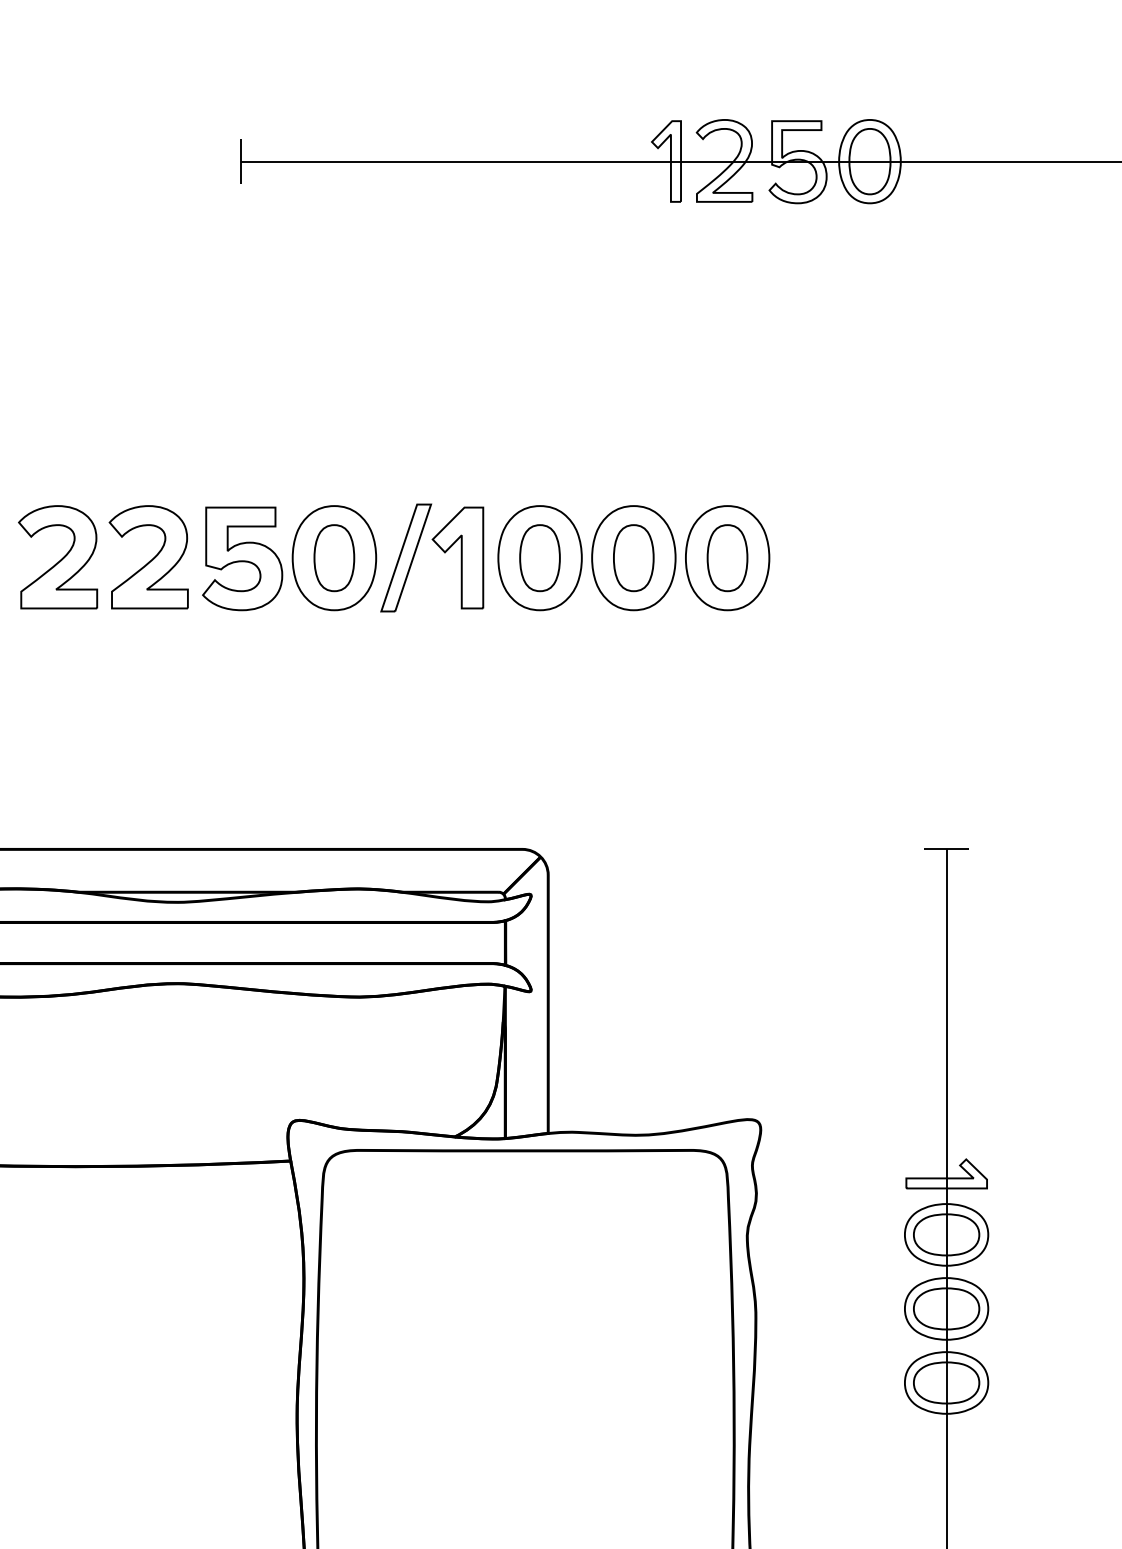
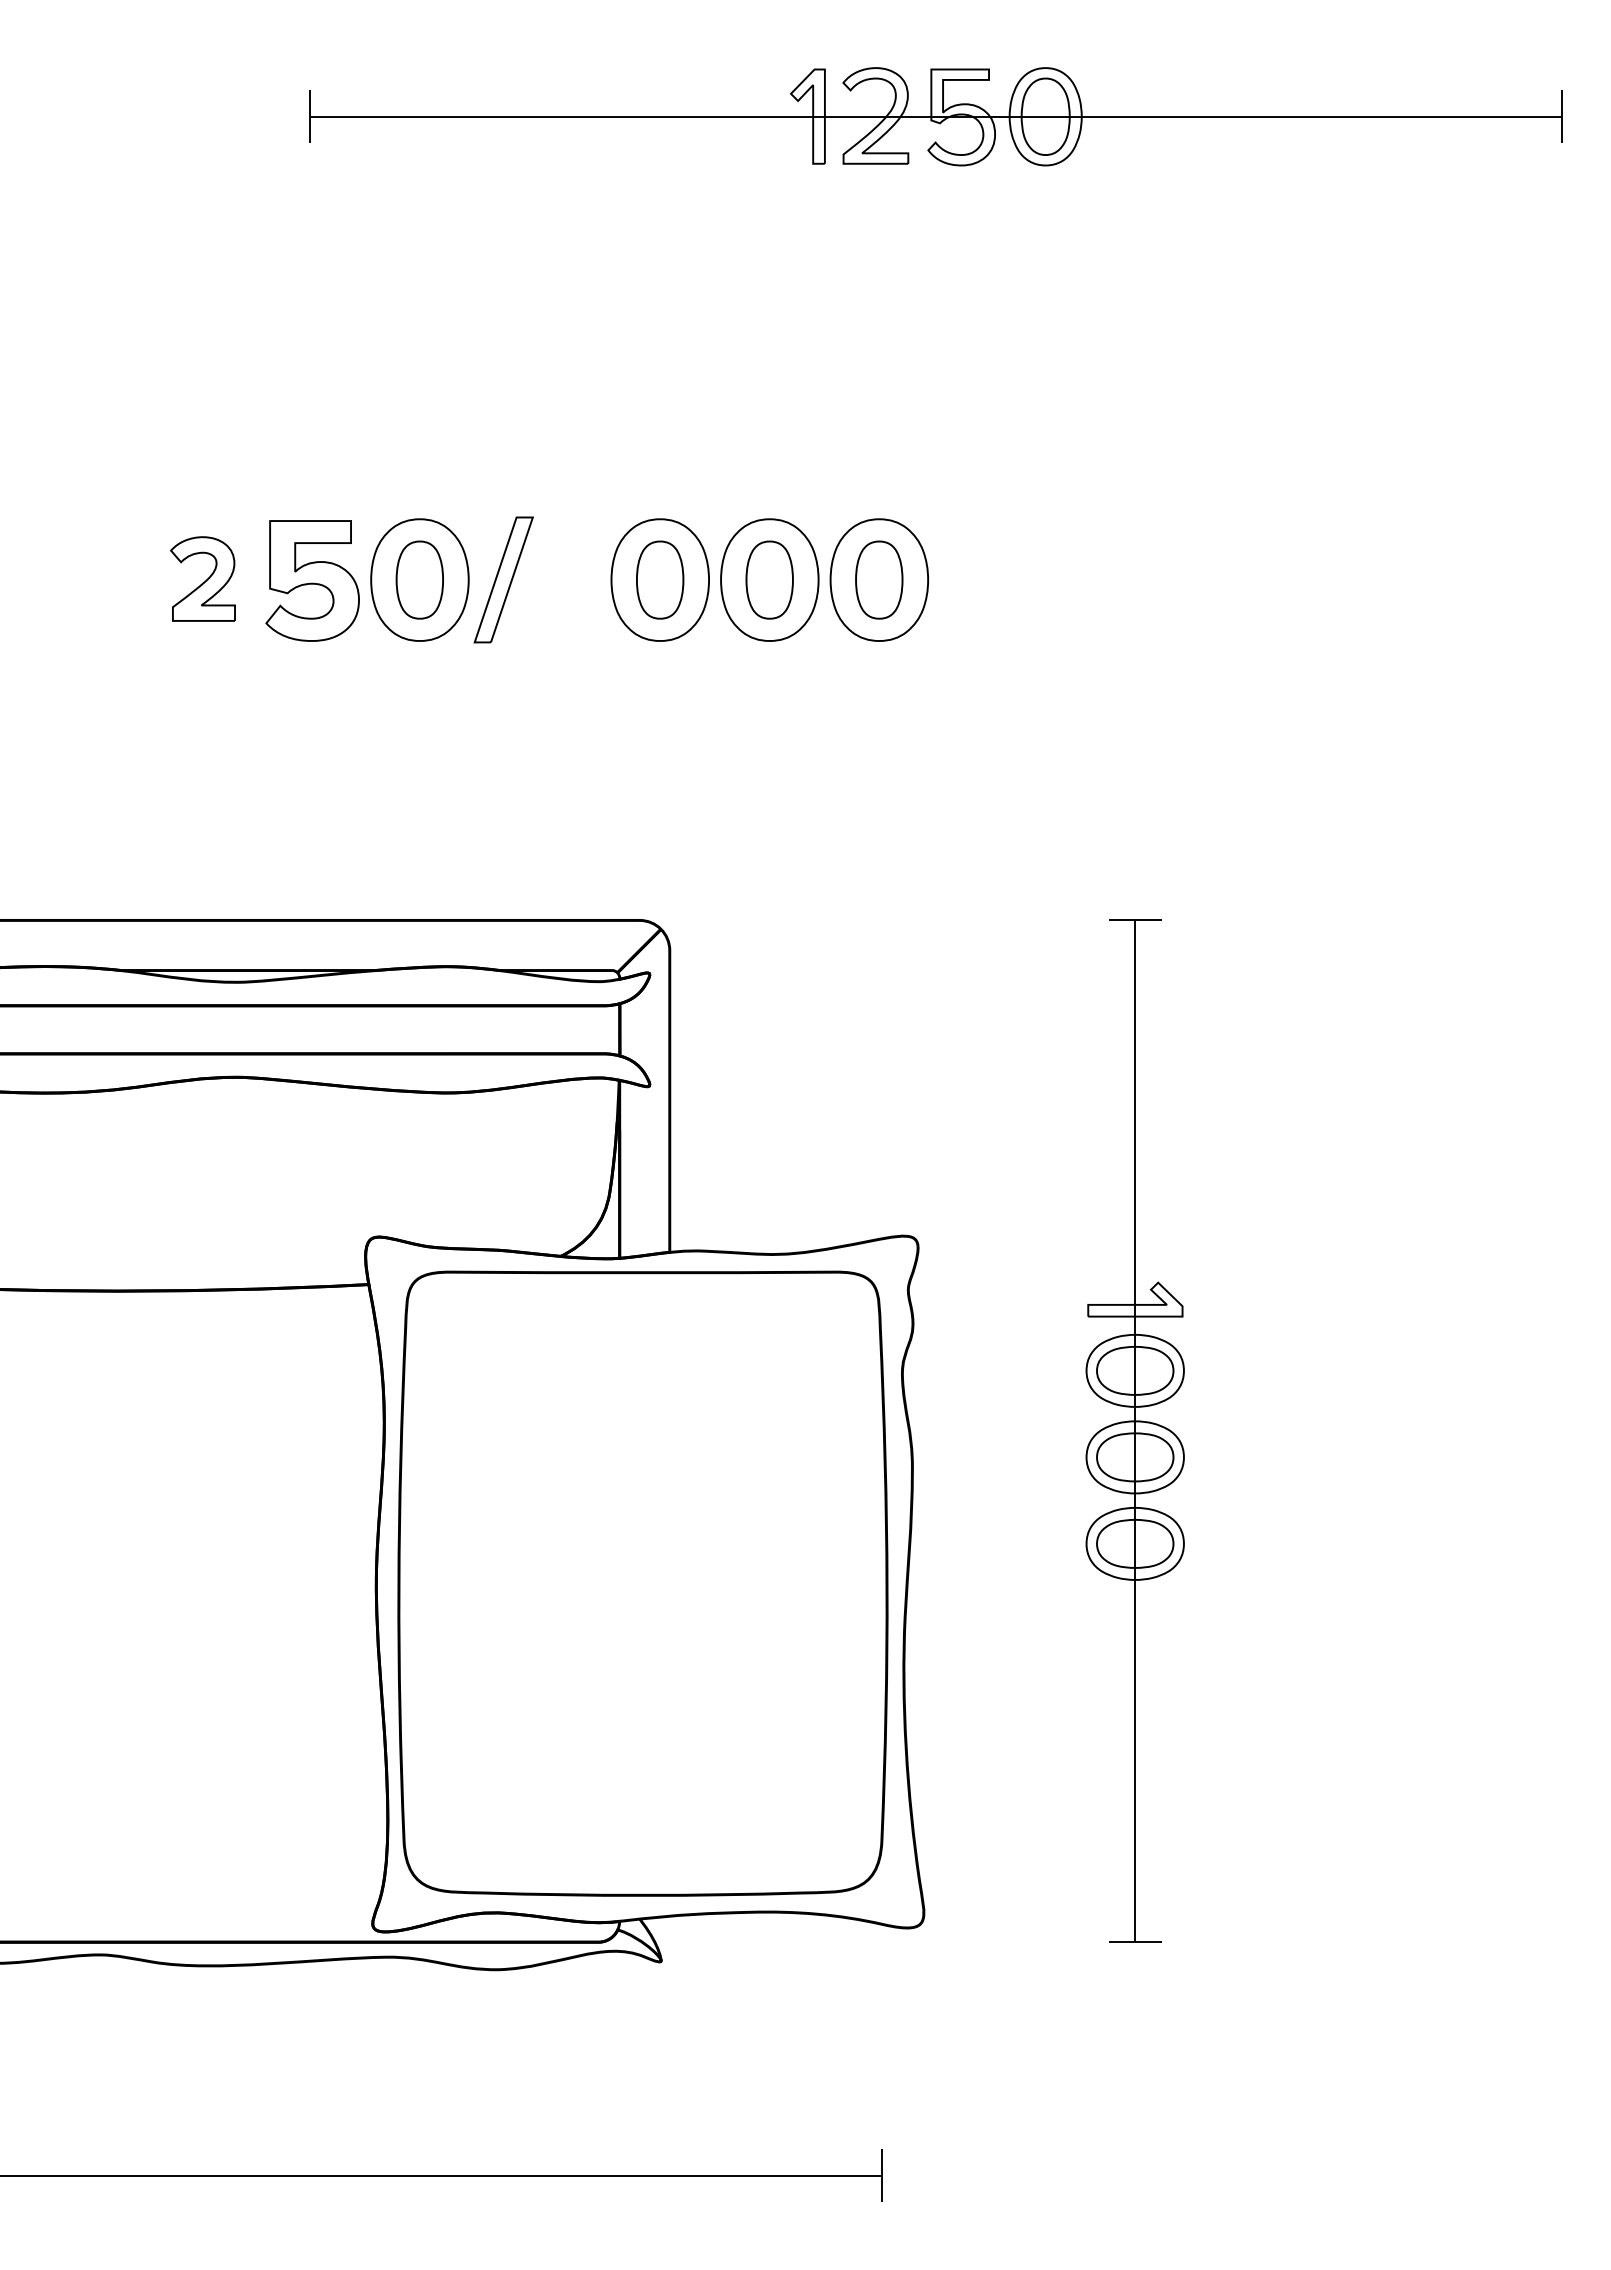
part: (57, 556) -> (96, 578), removed
part: (148, 556) -> (202, 578), size x0.7
part: (457, 557) -> (563, 579), removed

